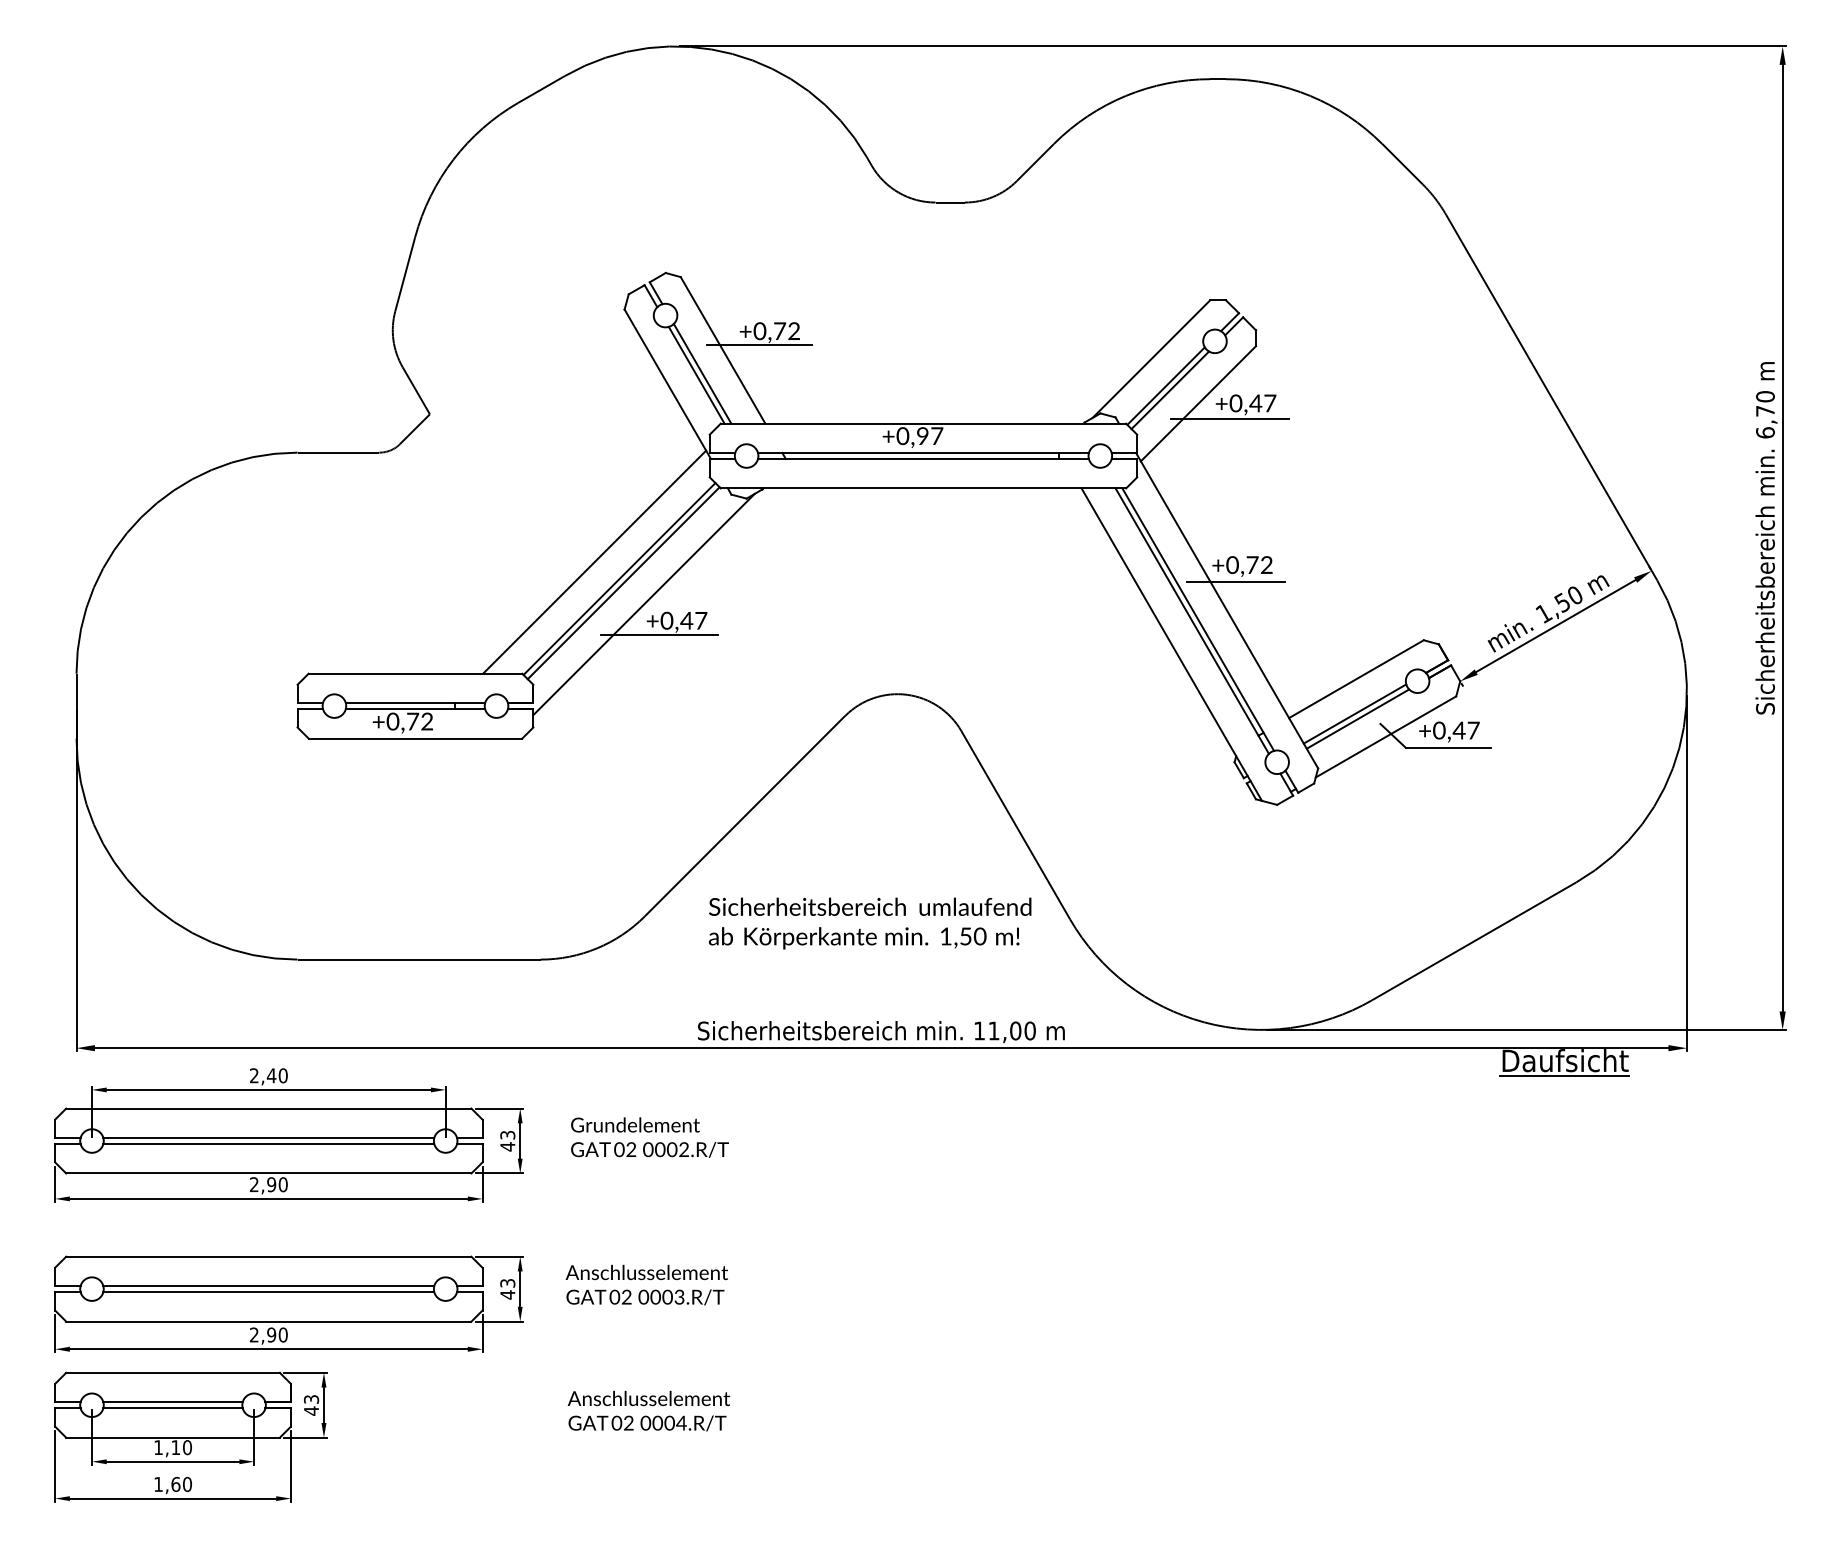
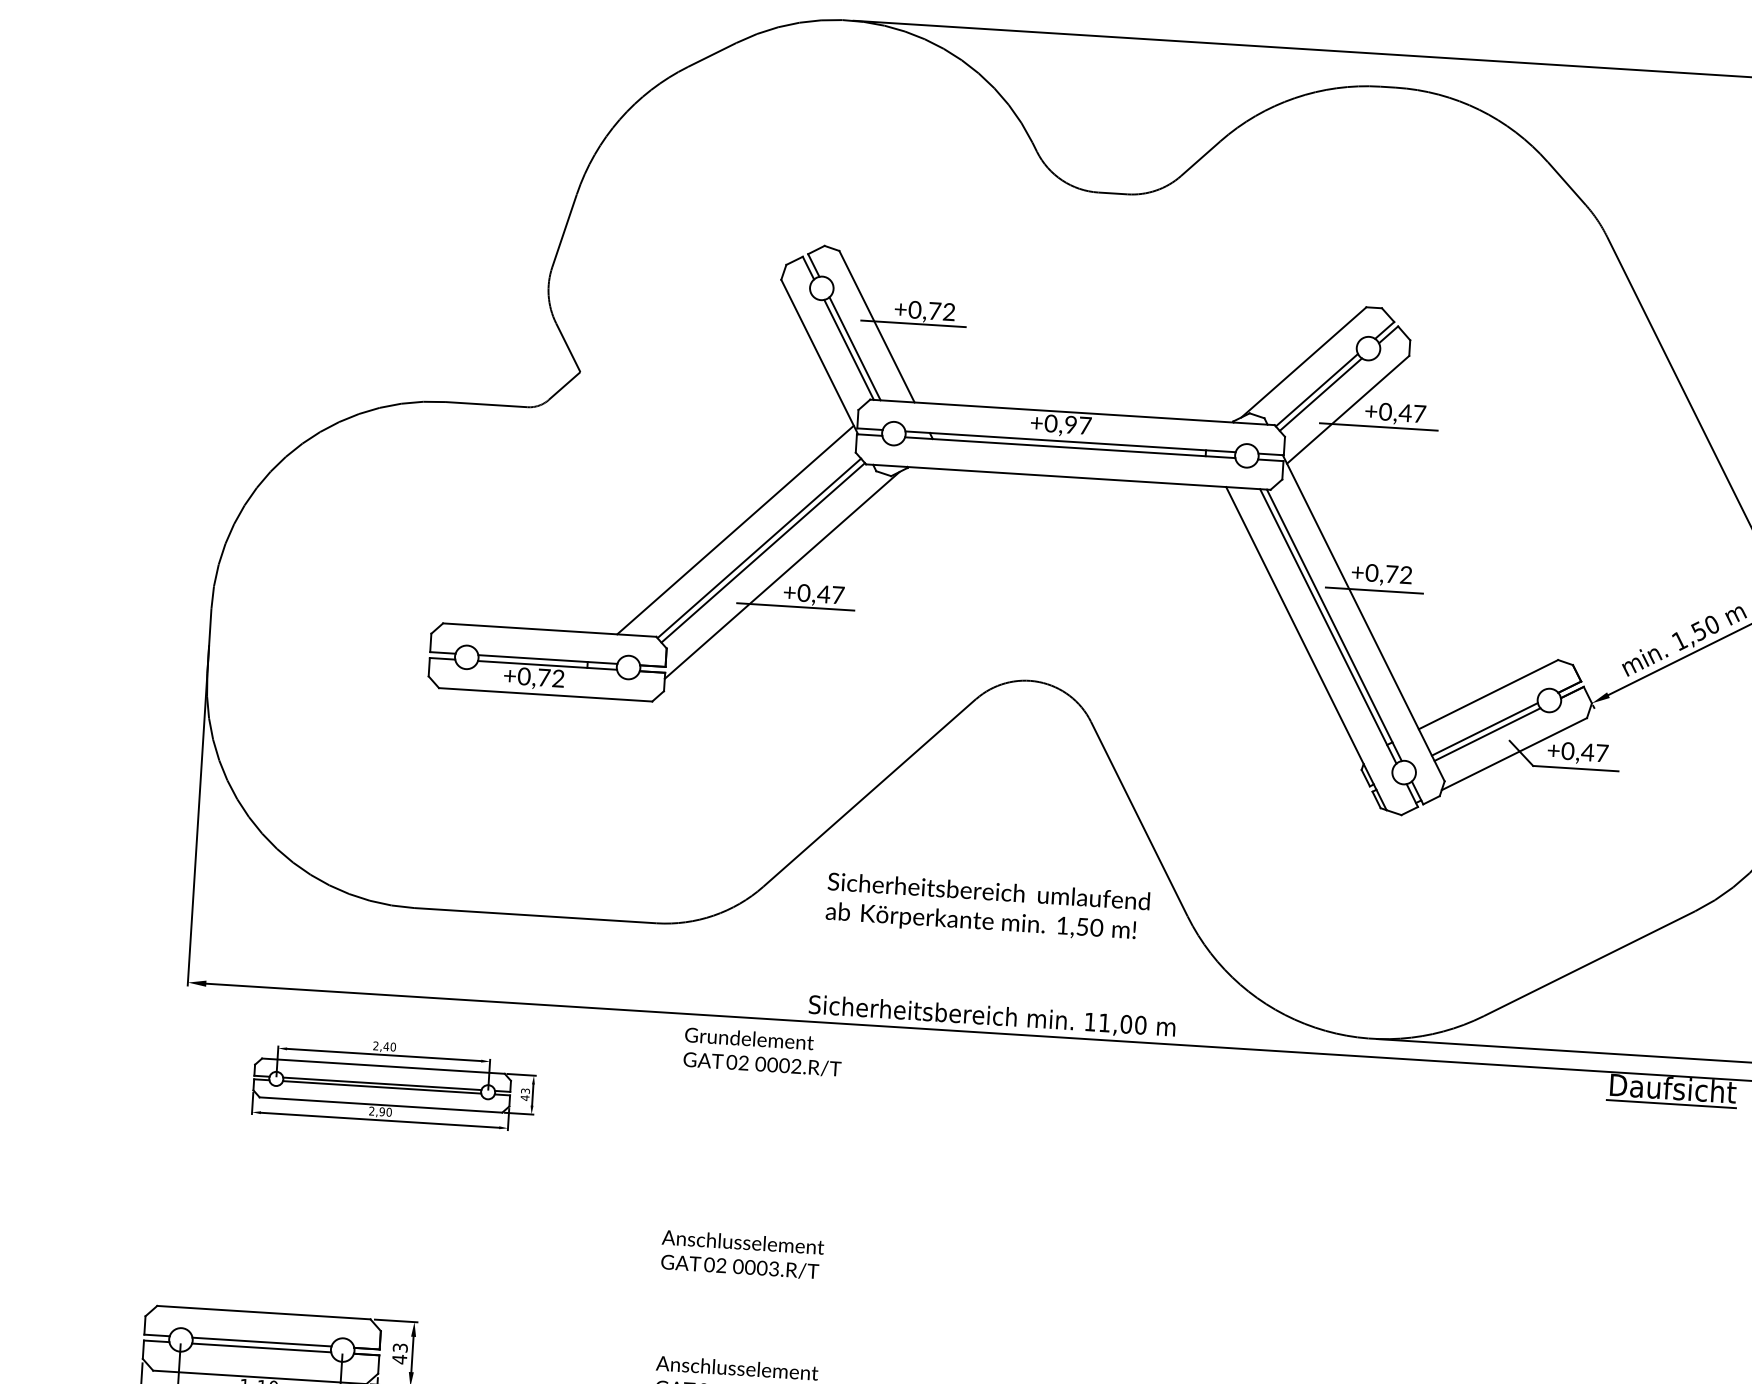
part: (288, 1135) -> (394, 1083), size x0.6
text: (649, 1137) -> (762, 1052), moved
part: (288, 1303) -> (383, 1250), removed

